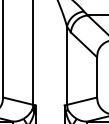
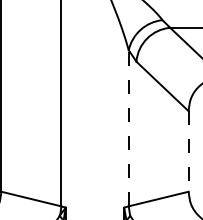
line: (67, 65) -> (129, 127), solid -> dashed
line: (97, 77) -> (189, 151), solid -> dashed

